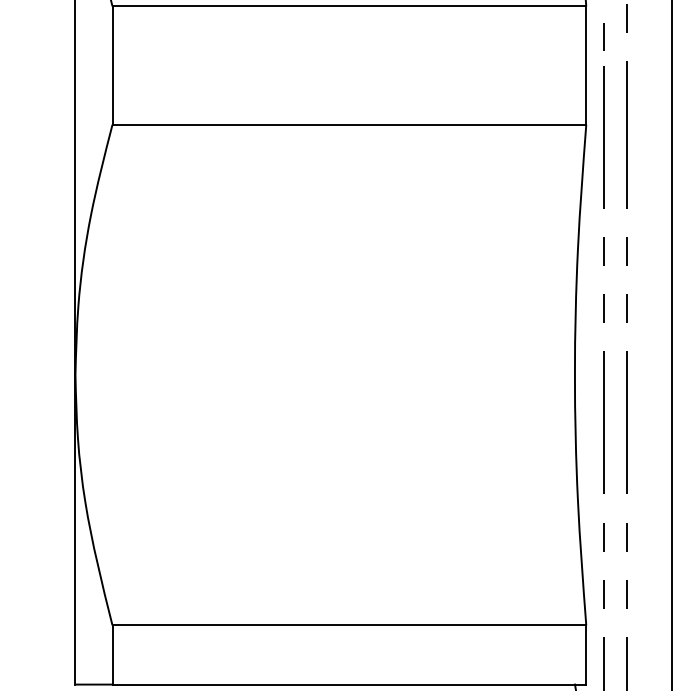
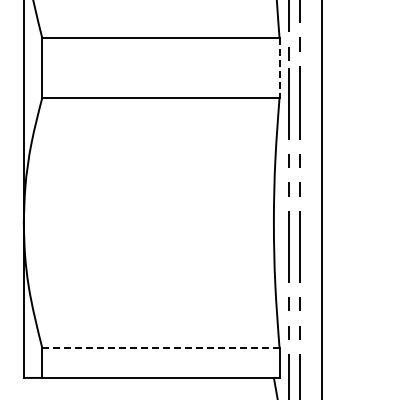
line: (586, 64) -> (279, 67), solid -> dashed
line: (348, 625) -> (160, 348), solid -> dashed

